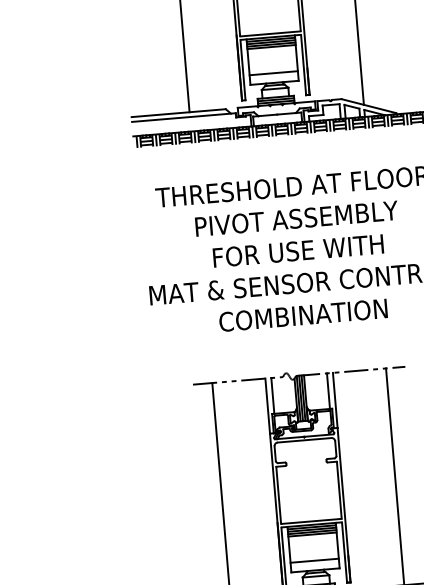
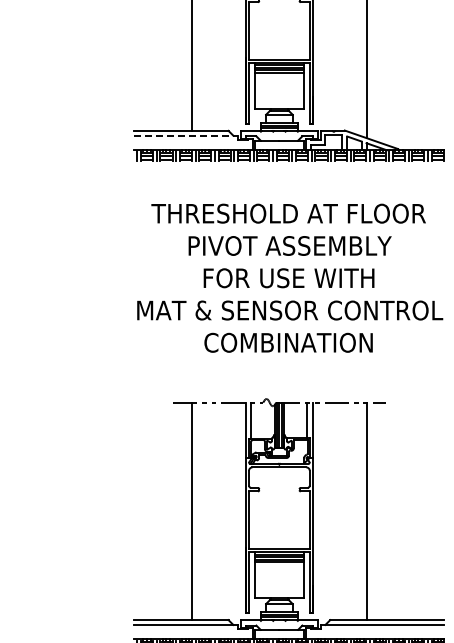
line: (273, 73) -> (279, 99), removed
line: (184, 117) -> (186, 135), solid -> dashed
line: (314, 560) -> (279, 588), removed

